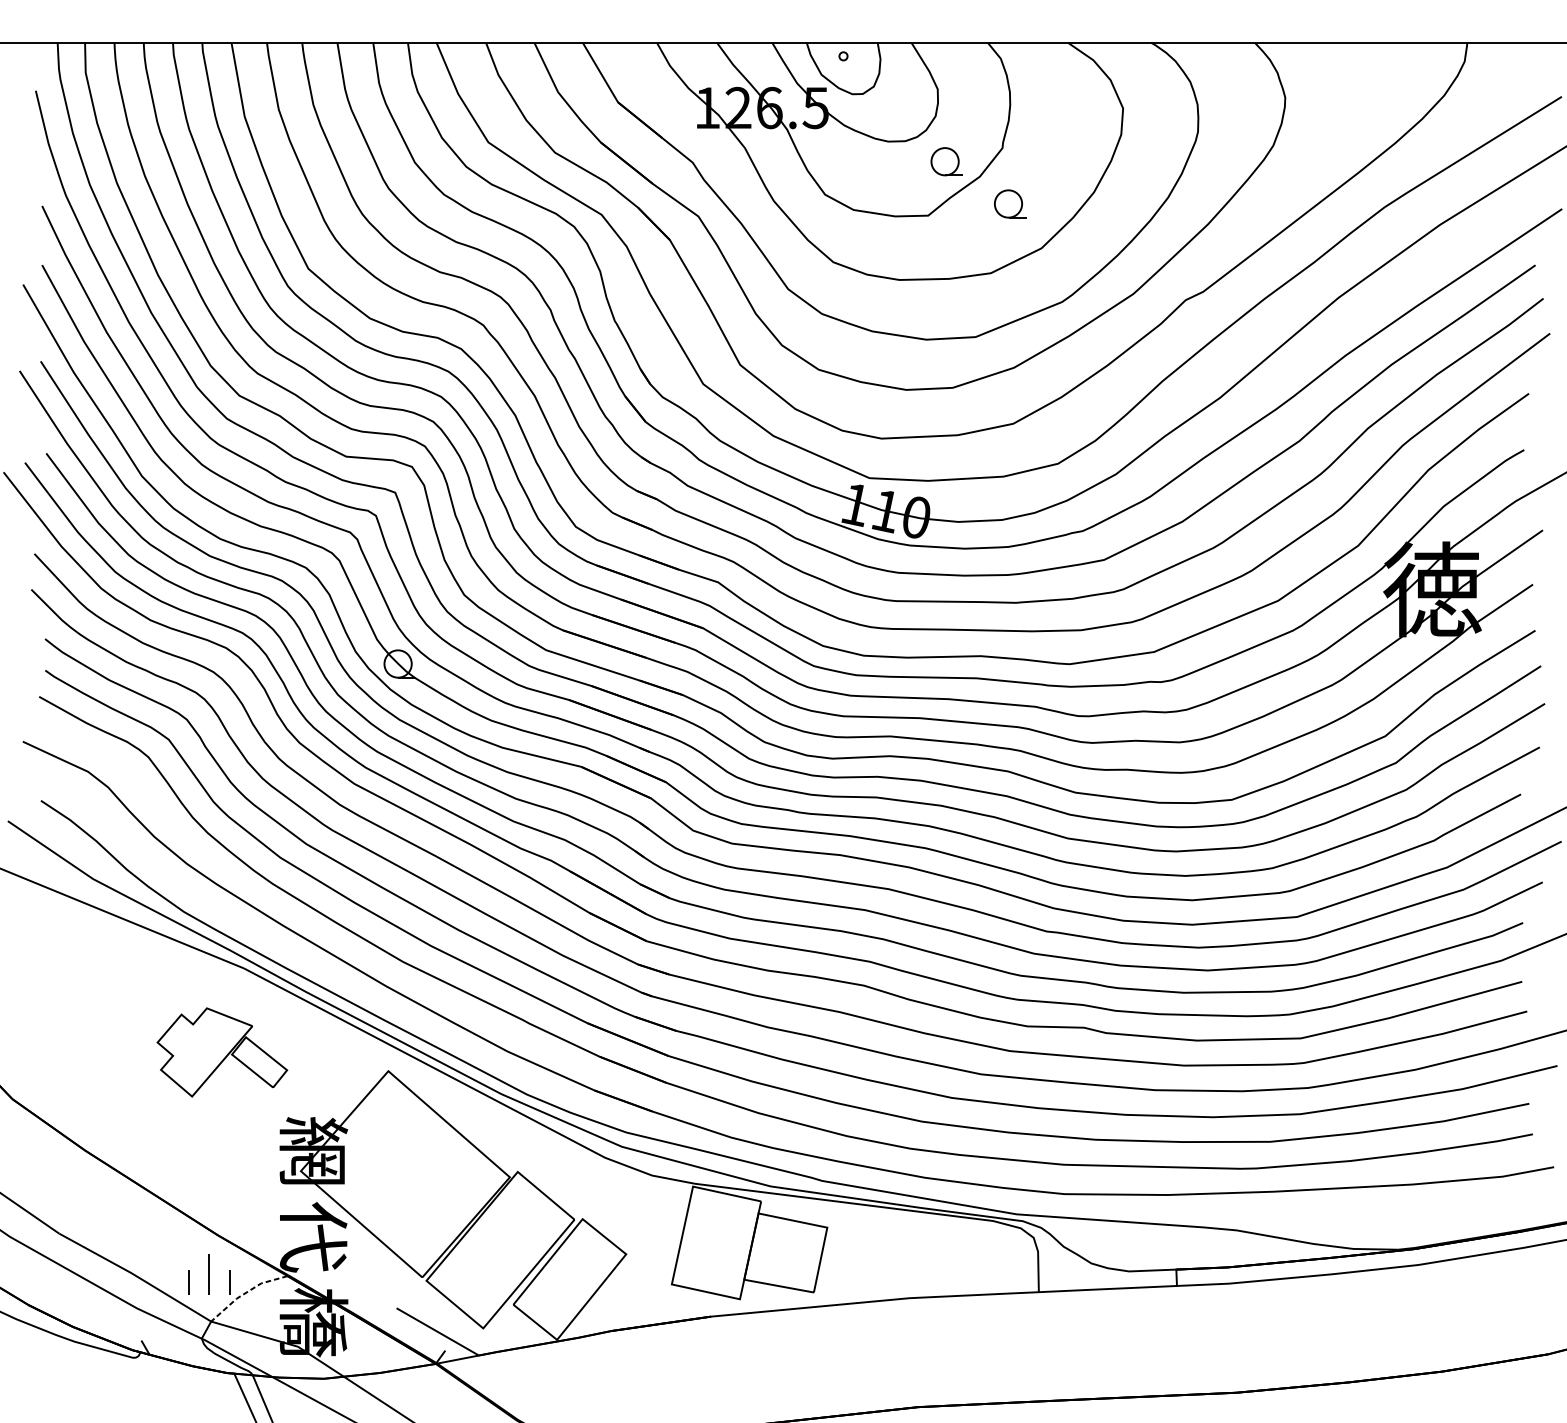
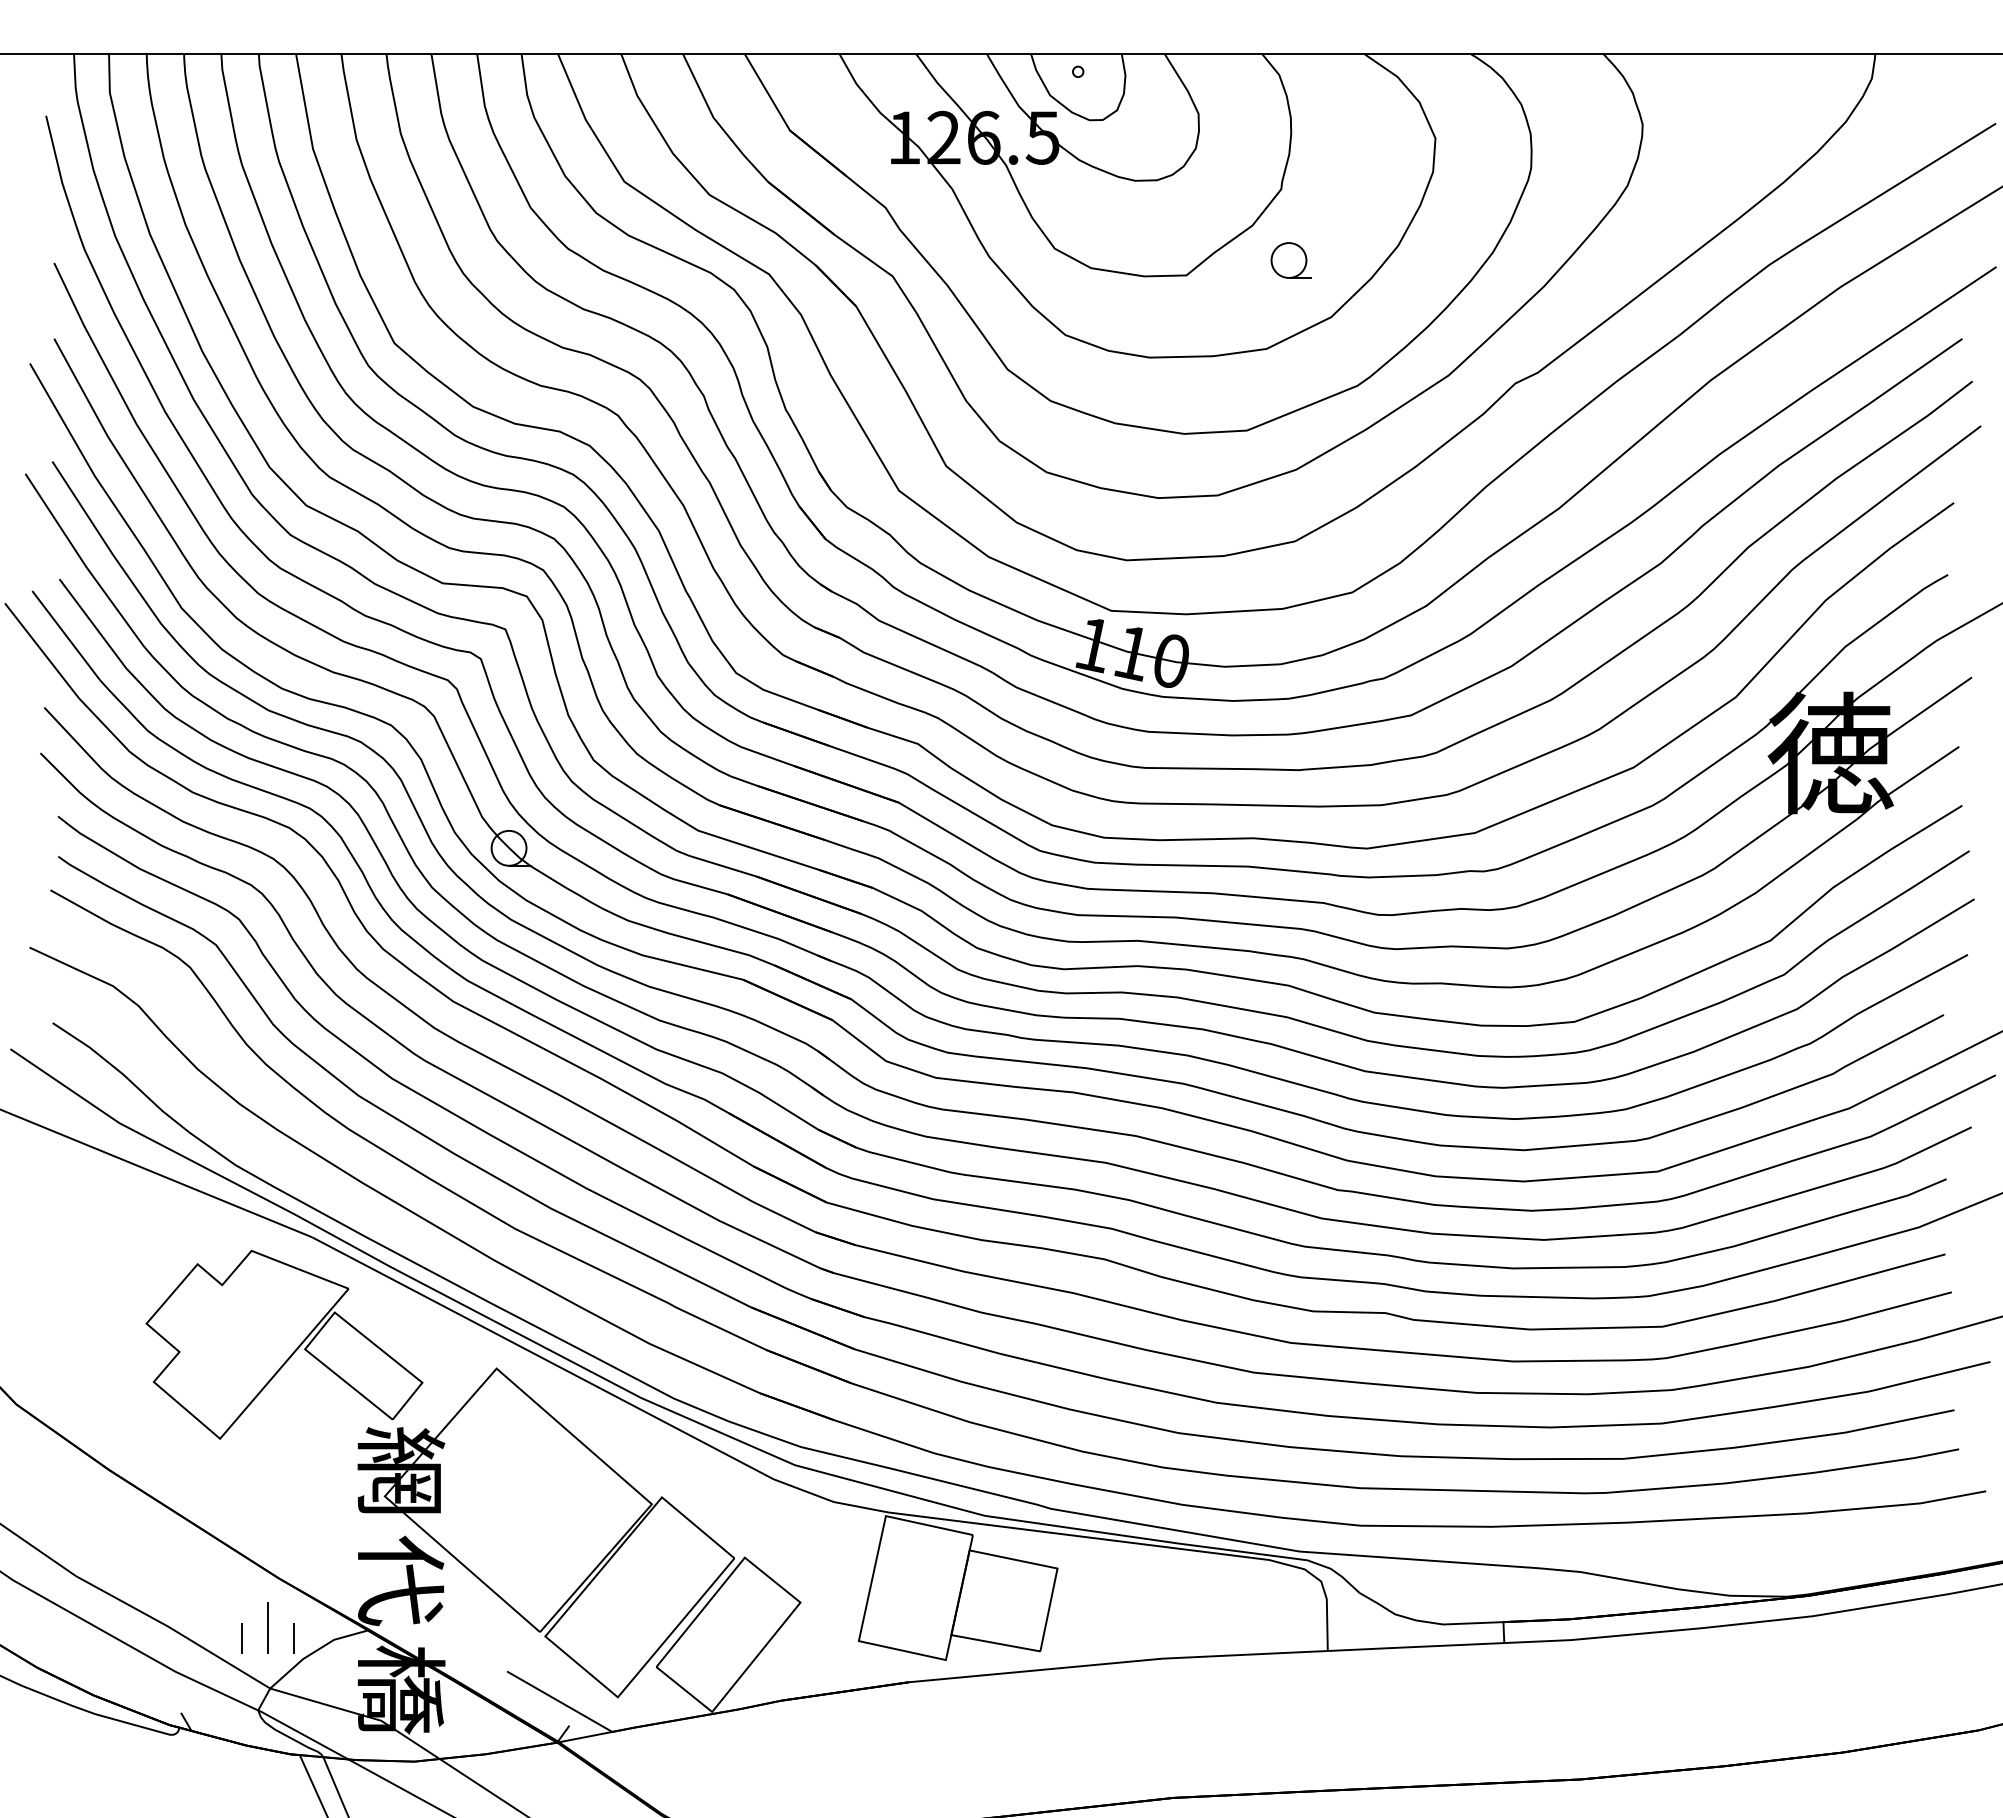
part: (946, 161) -> (1209, 206), removed
part: (222, 1052) -> (284, 1344), size x1.67
line: (245, 1292) -> (314, 1651), dashed -> solid

